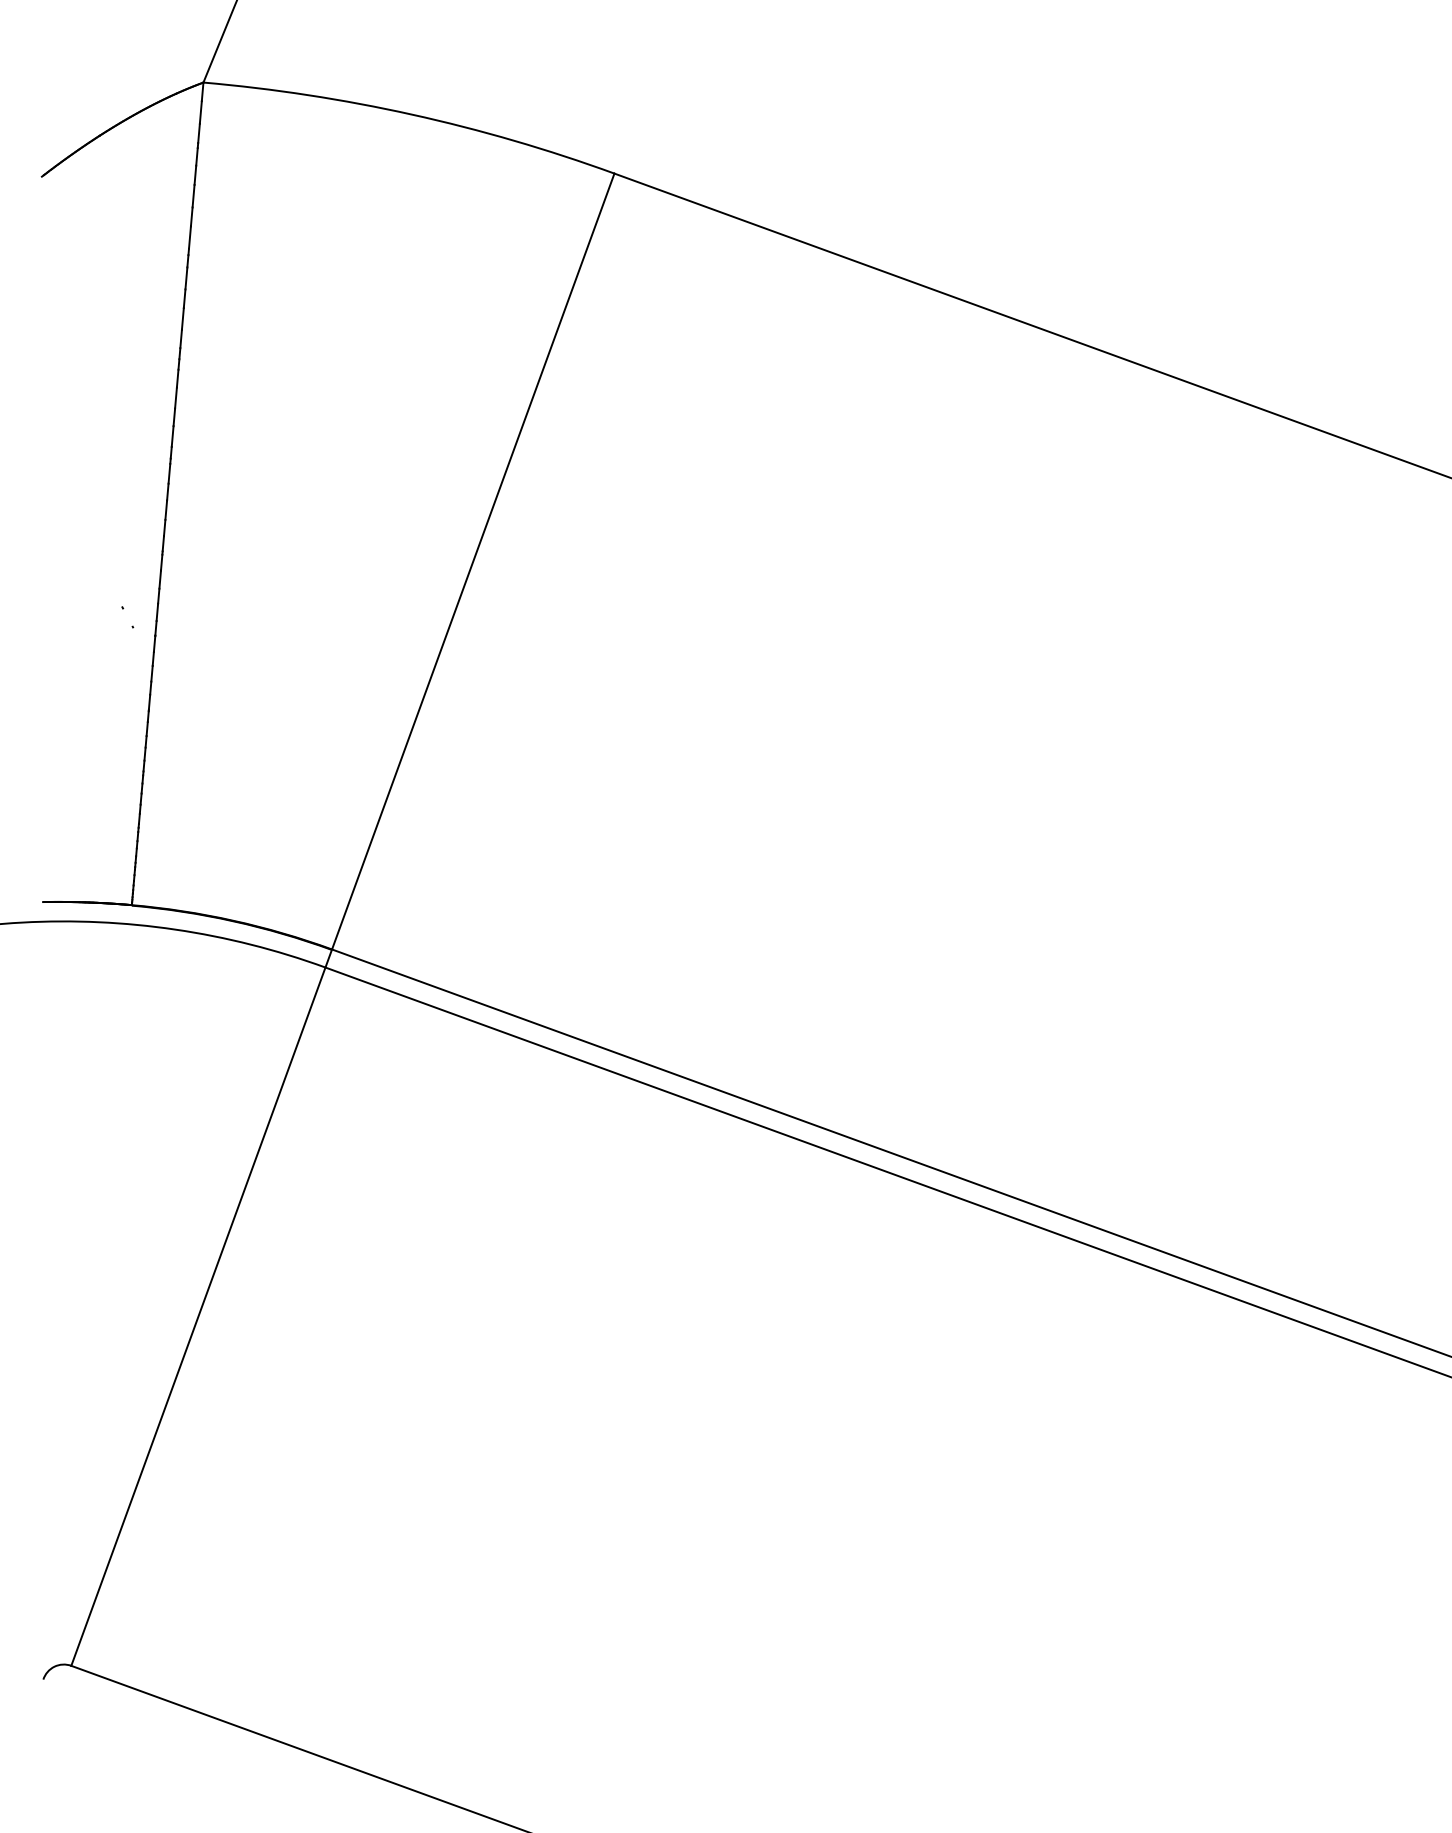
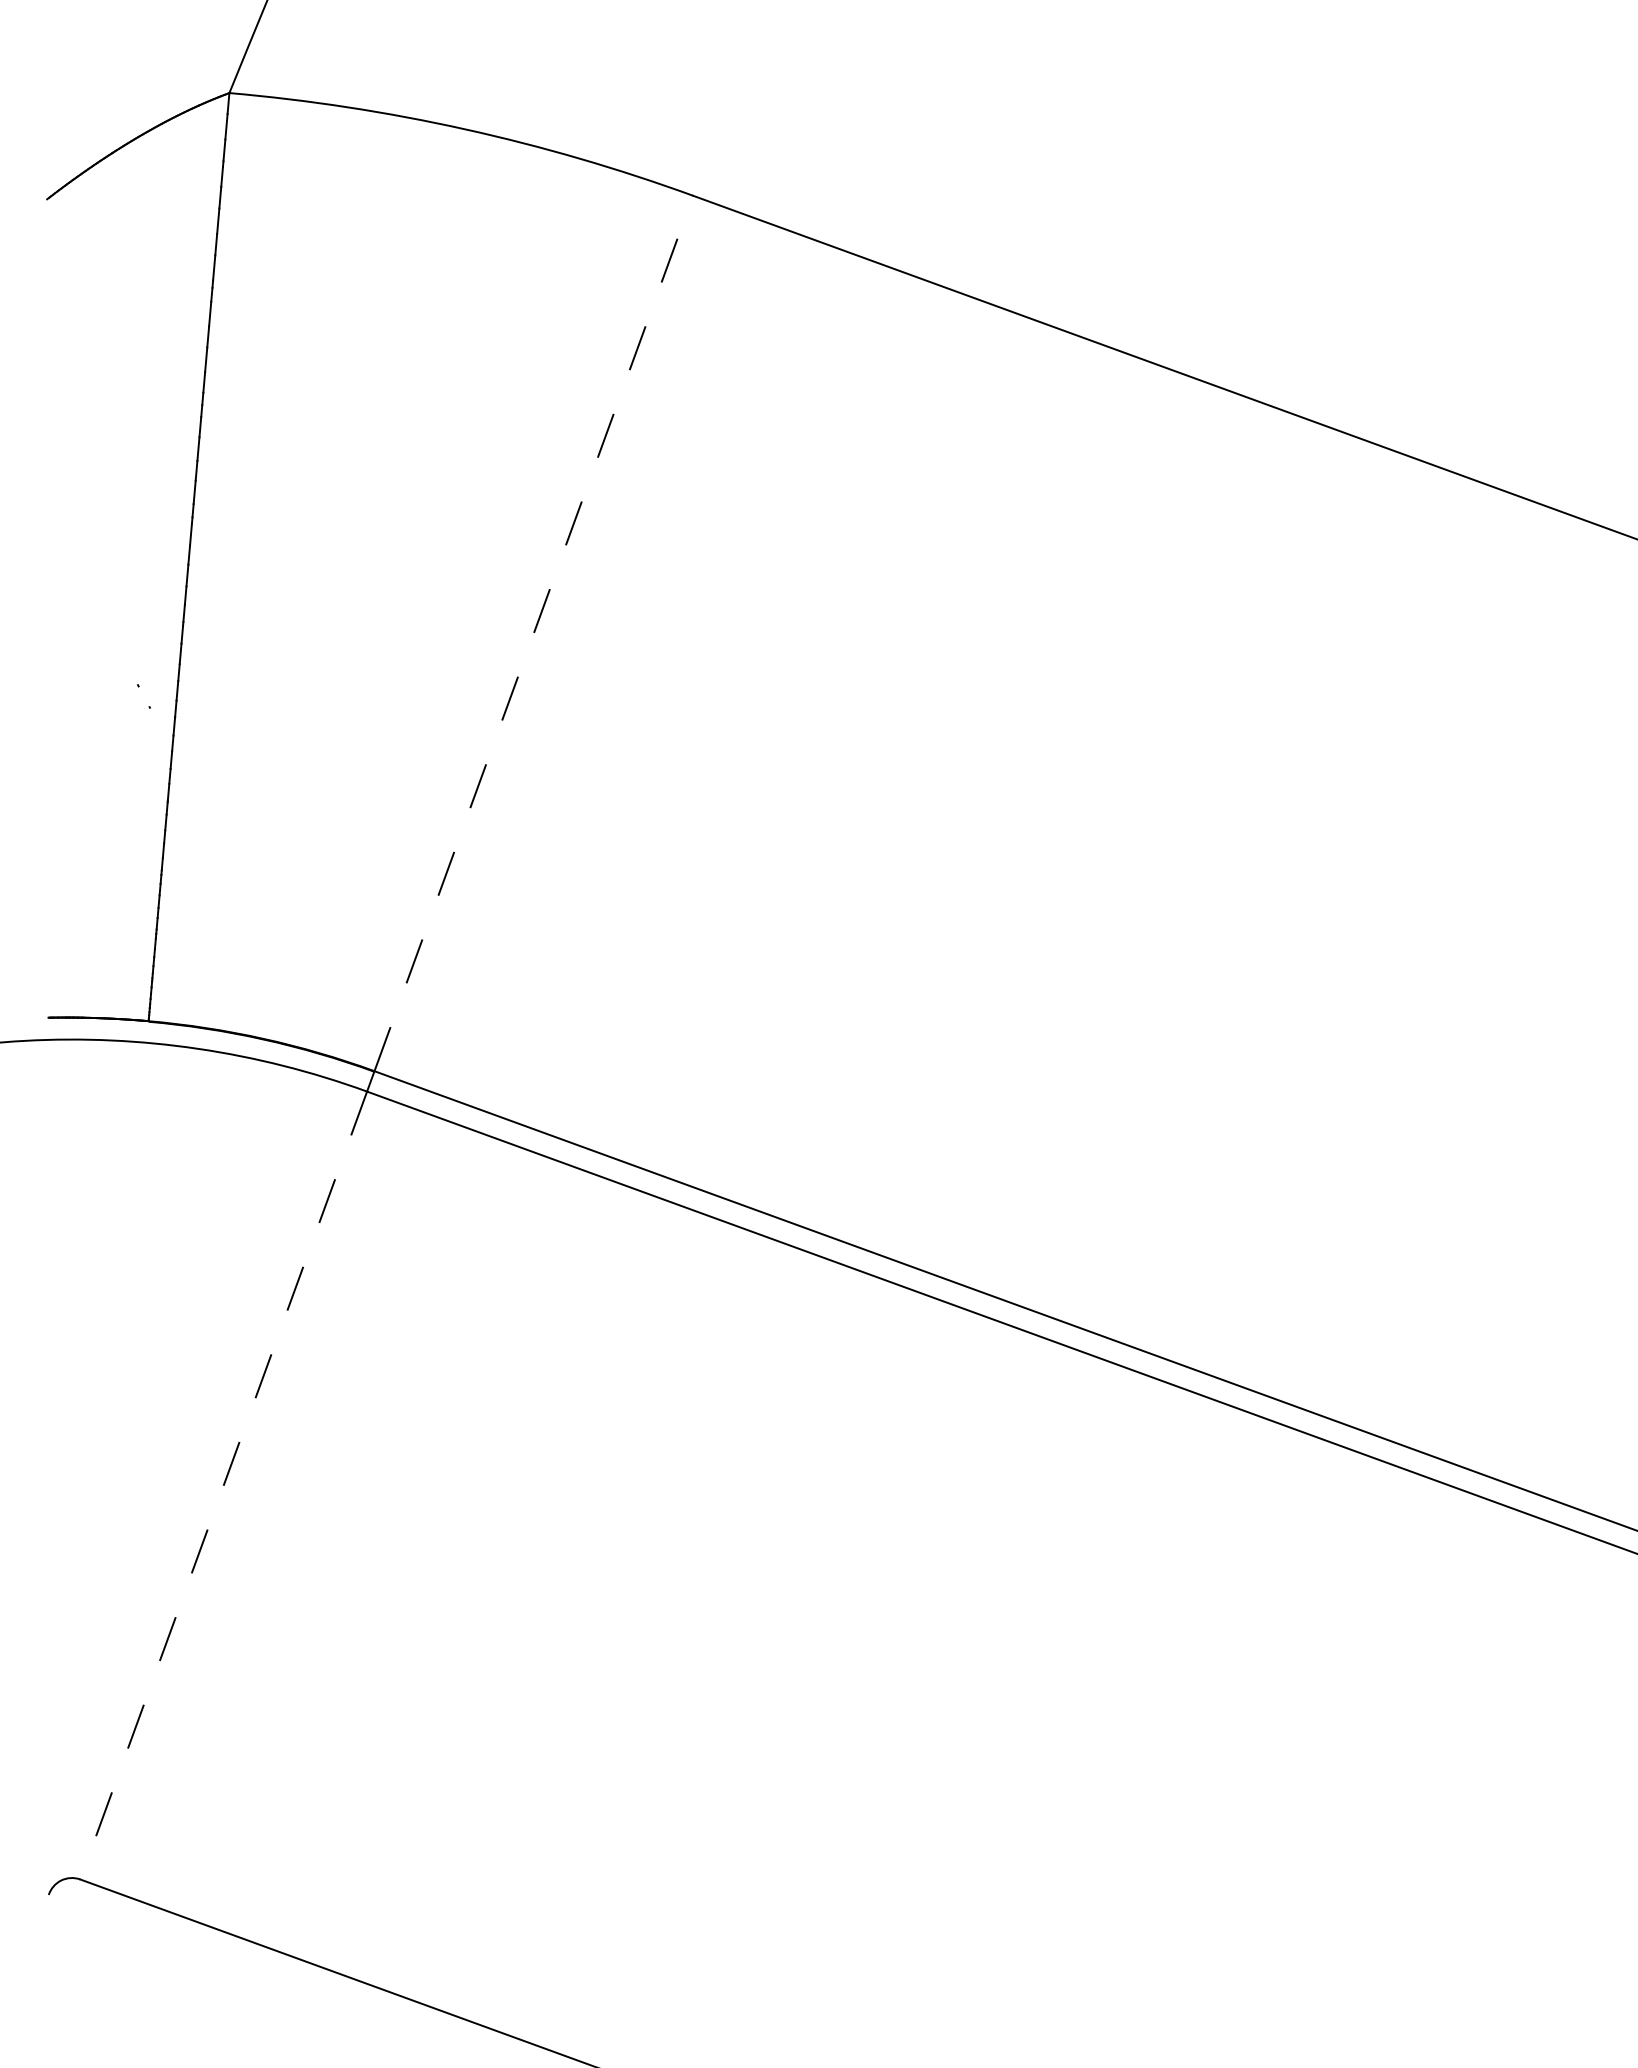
line: (473, 561) -> (534, 633), solid -> dashed
line: (198, 1316) -> (223, 1485), solid -> dashed

